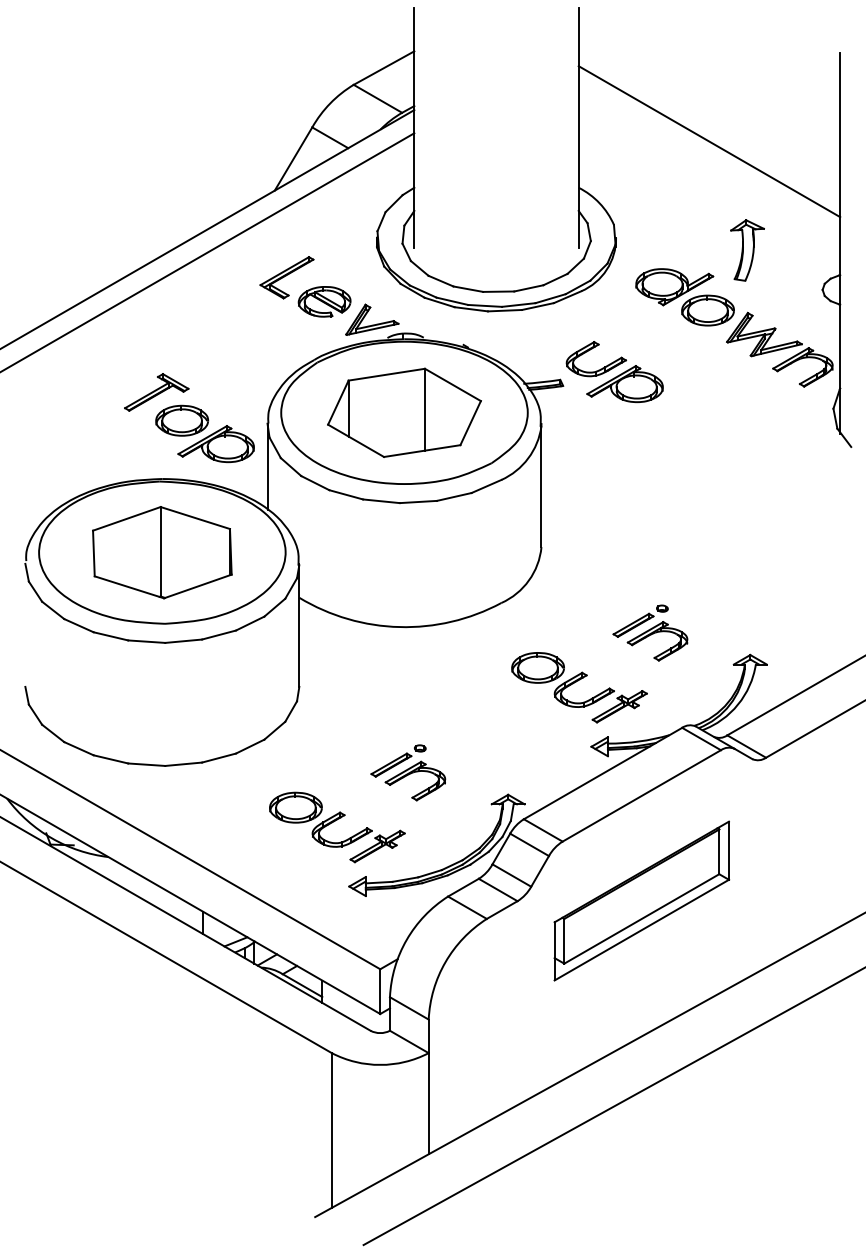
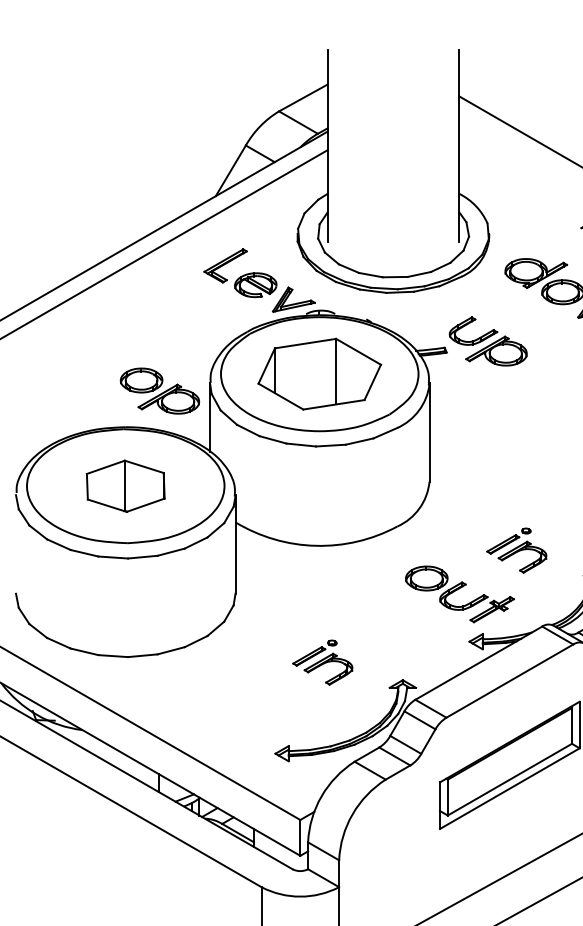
part: (156, 392) -> (121, 357), removed
part: (162, 552) -> (125, 486), size x0.7
part: (335, 821) -> (264, 701), removed

